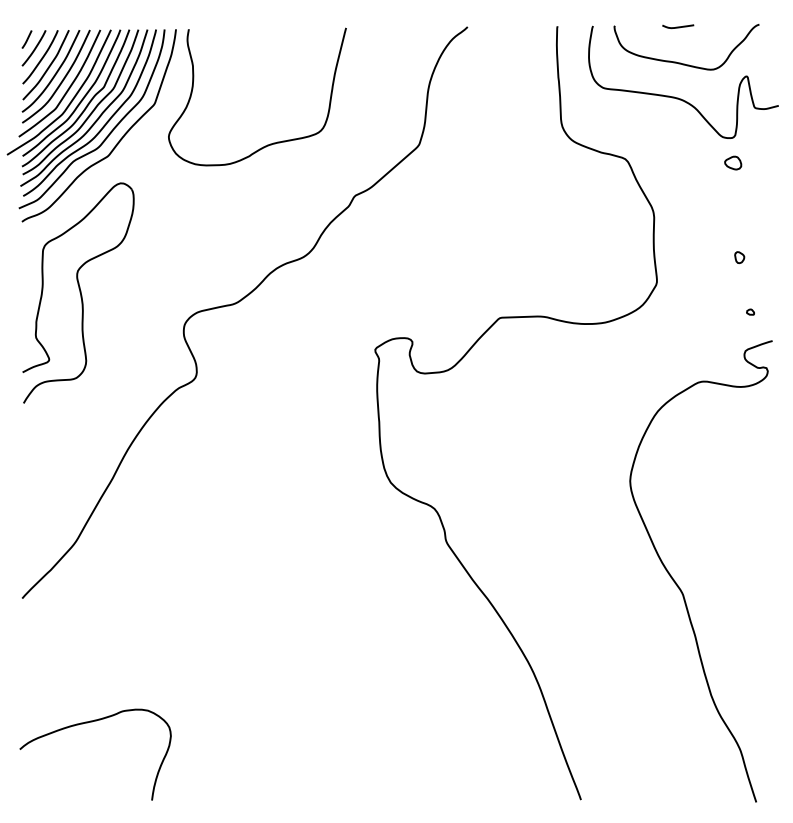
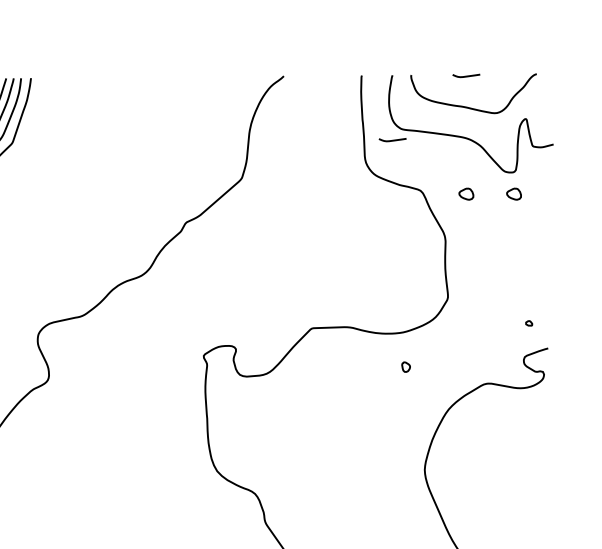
curve: (593, 100) -> (392, 139), added
curve: (273, 142) -> (115, 176), removed
part: (678, 162) -> (466, 193), added
part: (739, 257) -> (405, 367), moved

